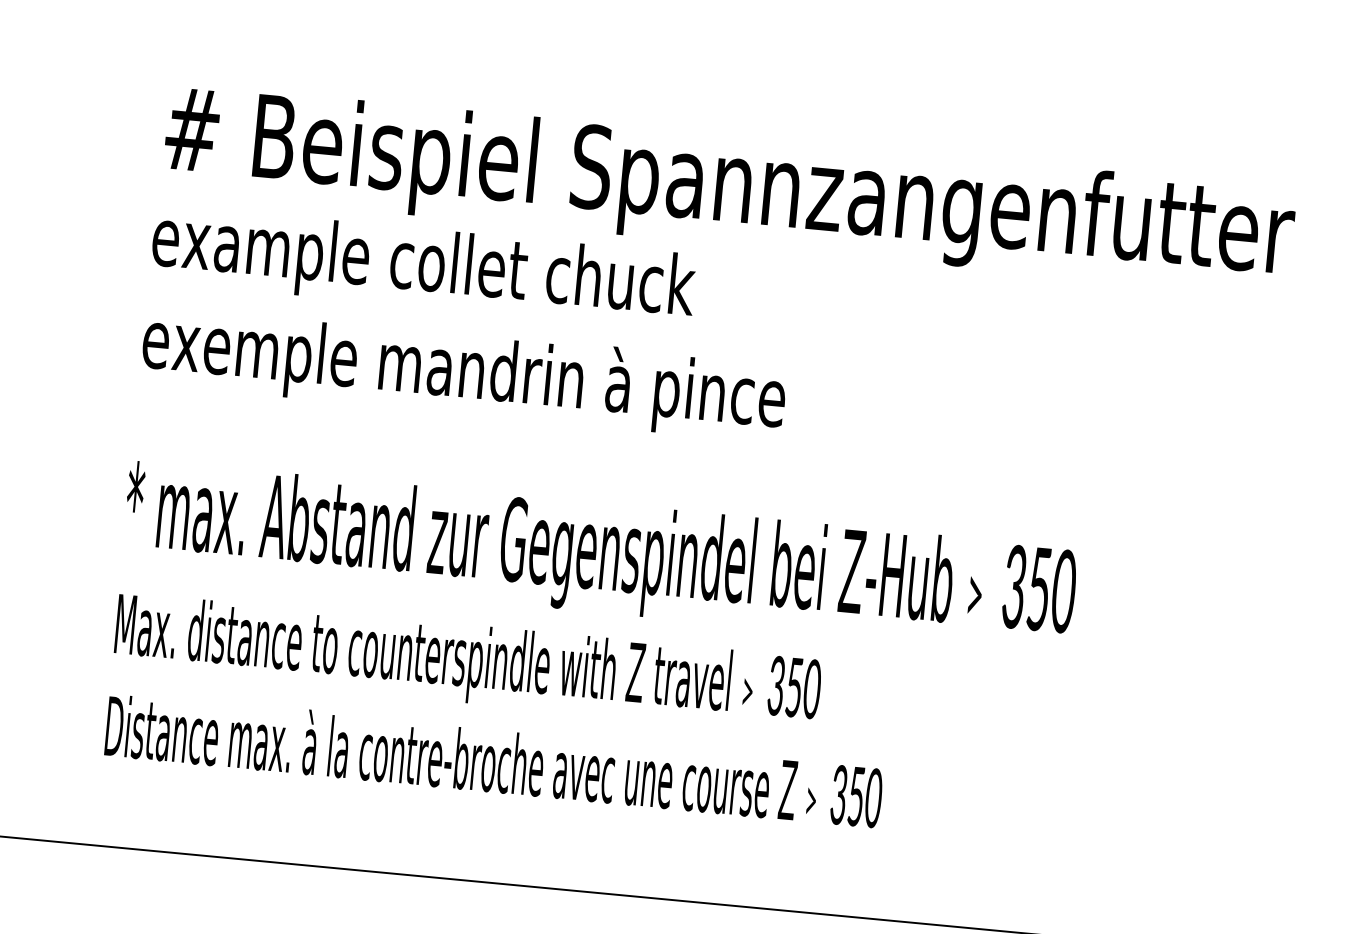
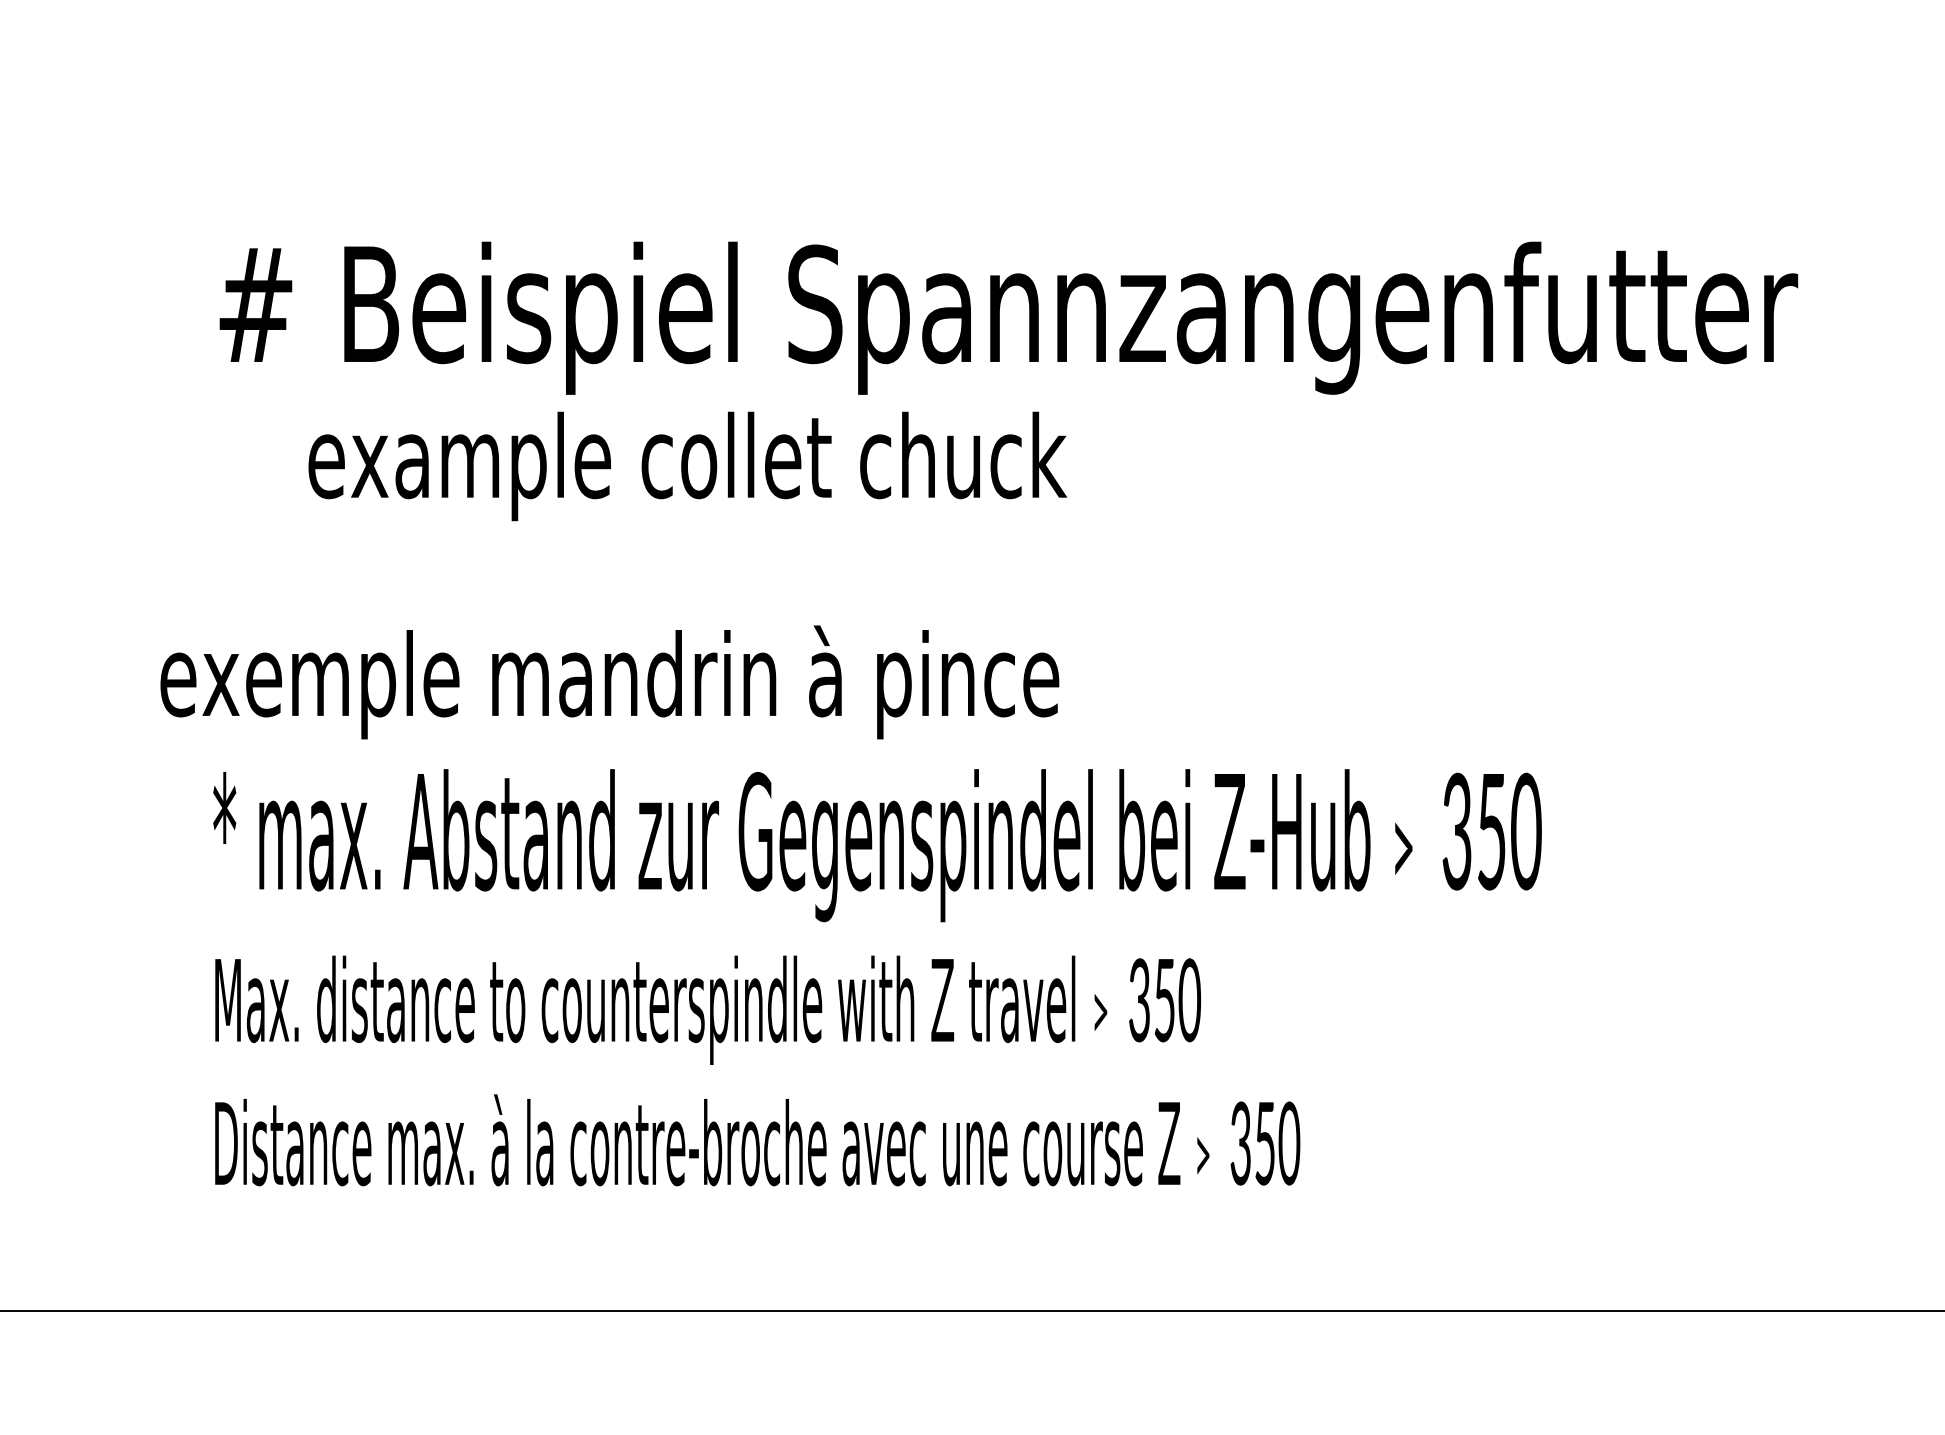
text: (423, 267) -> (687, 466), moved
text: (463, 373) -> (609, 682), moved

